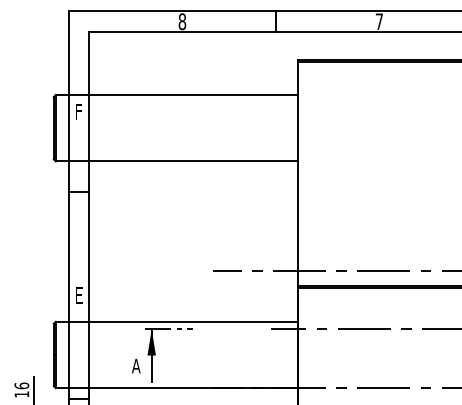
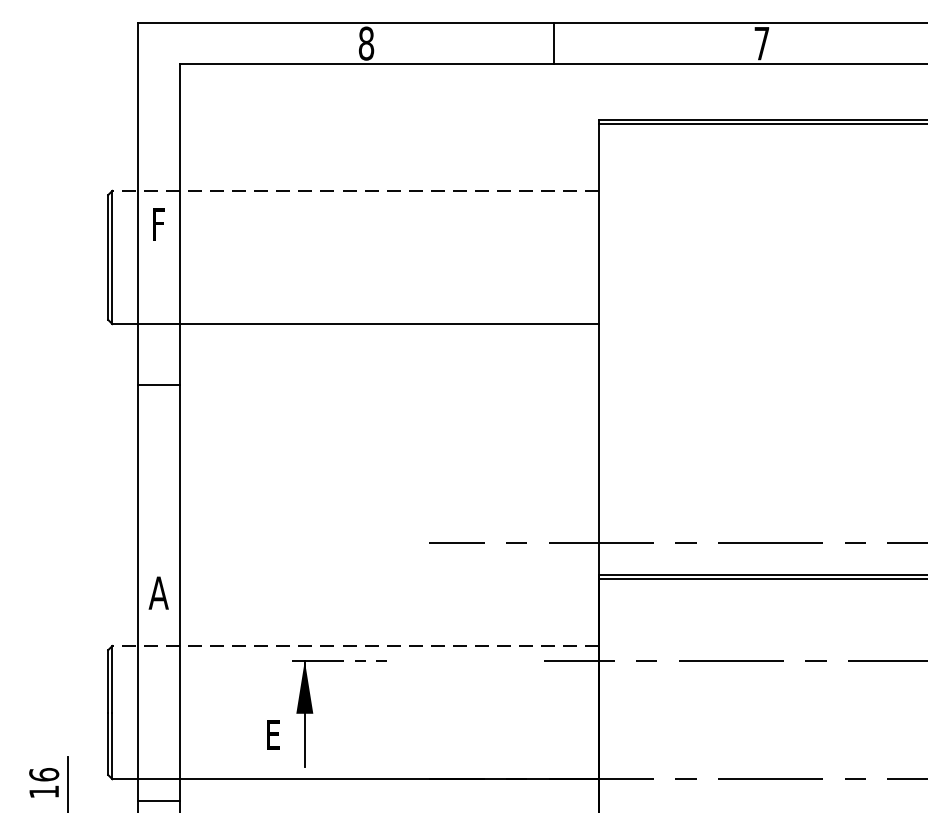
line: (176, 95) -> (354, 191), solid -> dashed
text: (78, 295) -> (157, 593), E -> A
line: (176, 321) -> (354, 645), solid -> dashed
text: (136, 365) -> (274, 733), A -> E

